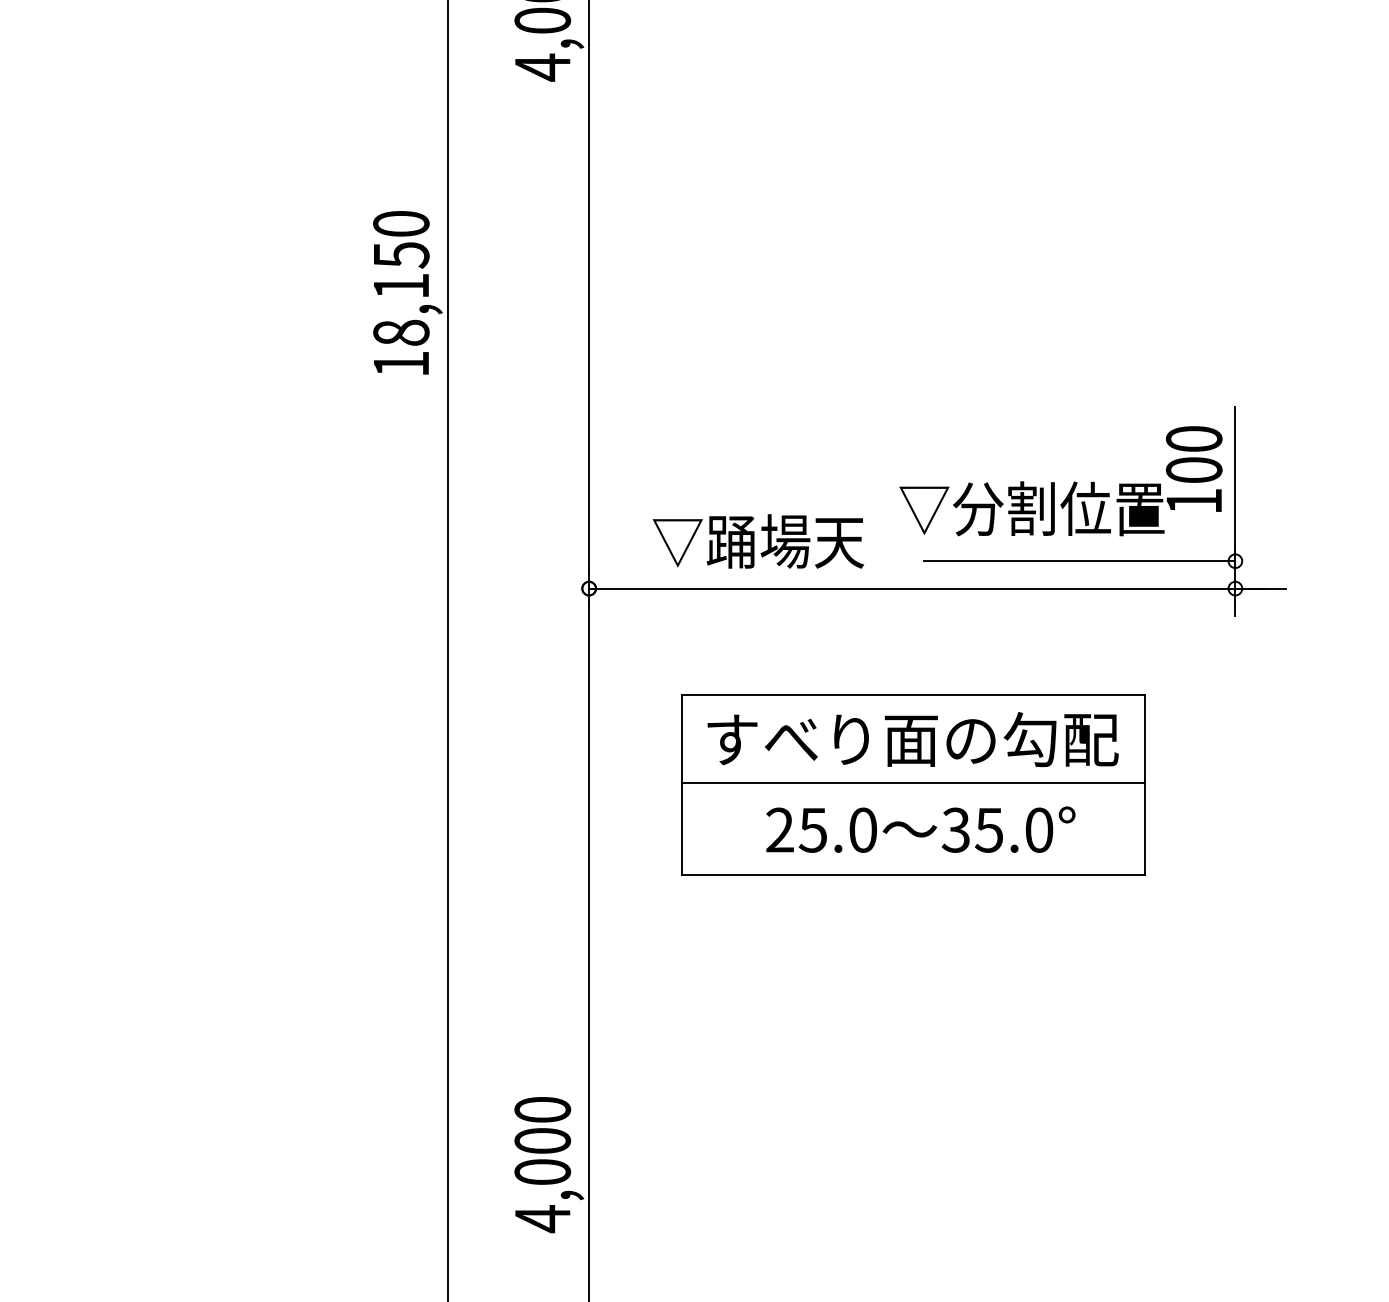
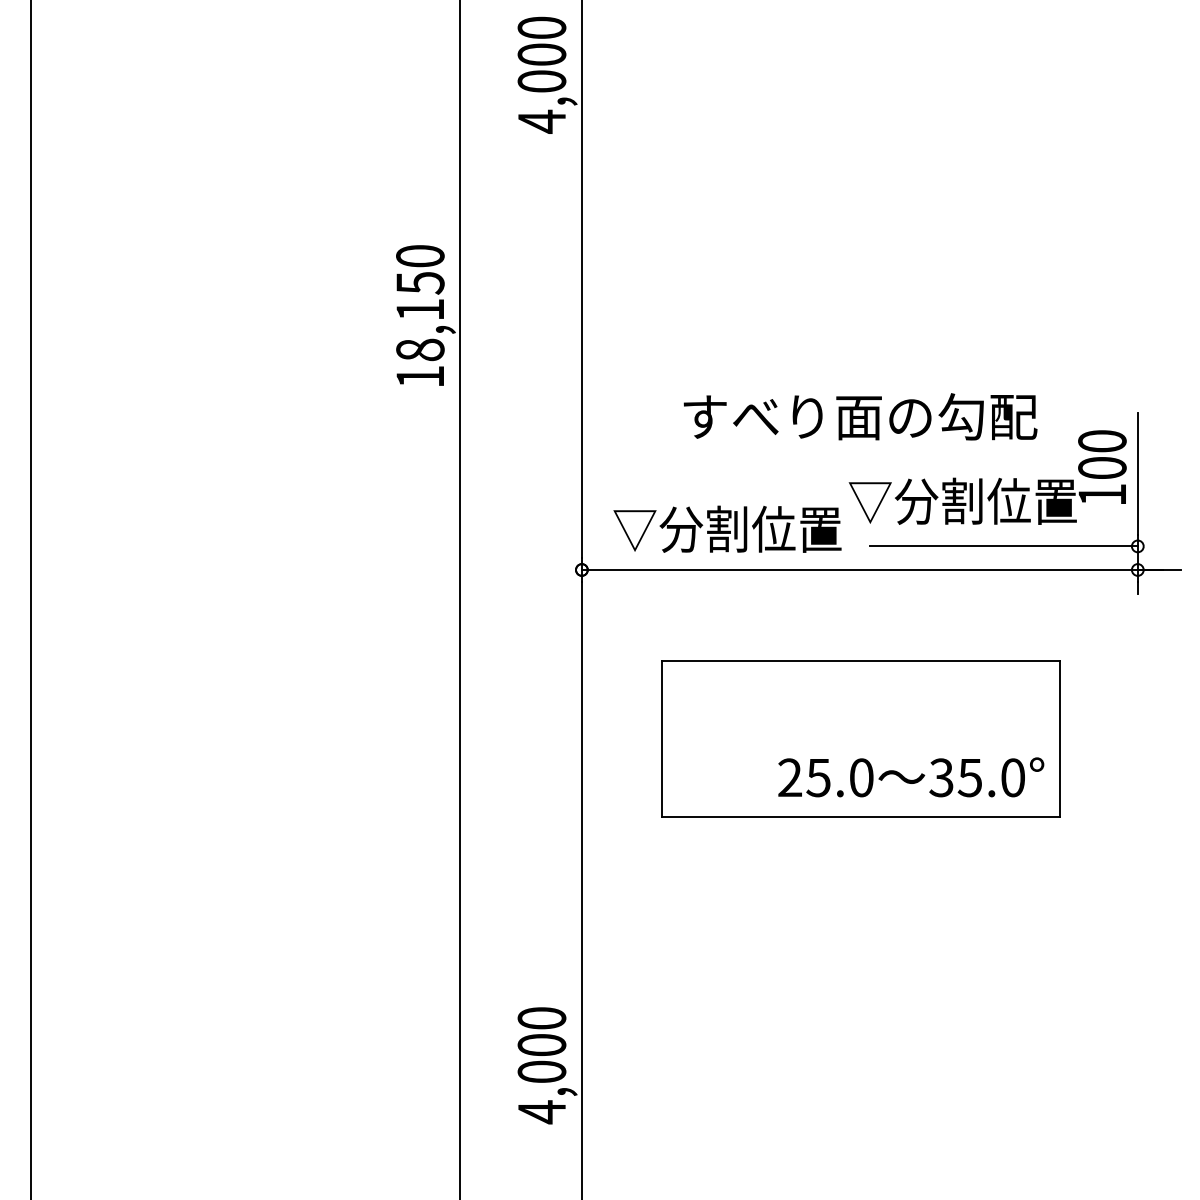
text: (758, 540) -> (727, 528), ▽踊場天 -> ▽分割位置
text: (913, 739) -> (860, 416), moved
line: (913, 783) -> (860, 737), removed
text: (921, 829) -> (911, 777), moved

